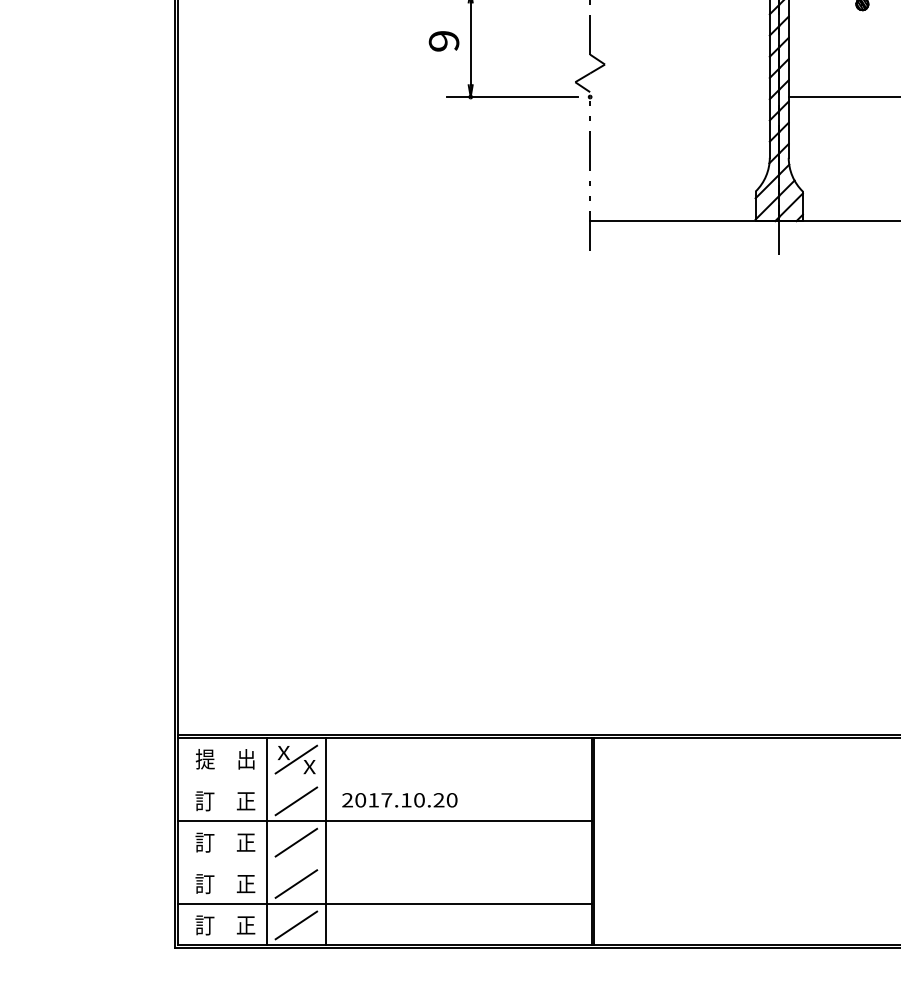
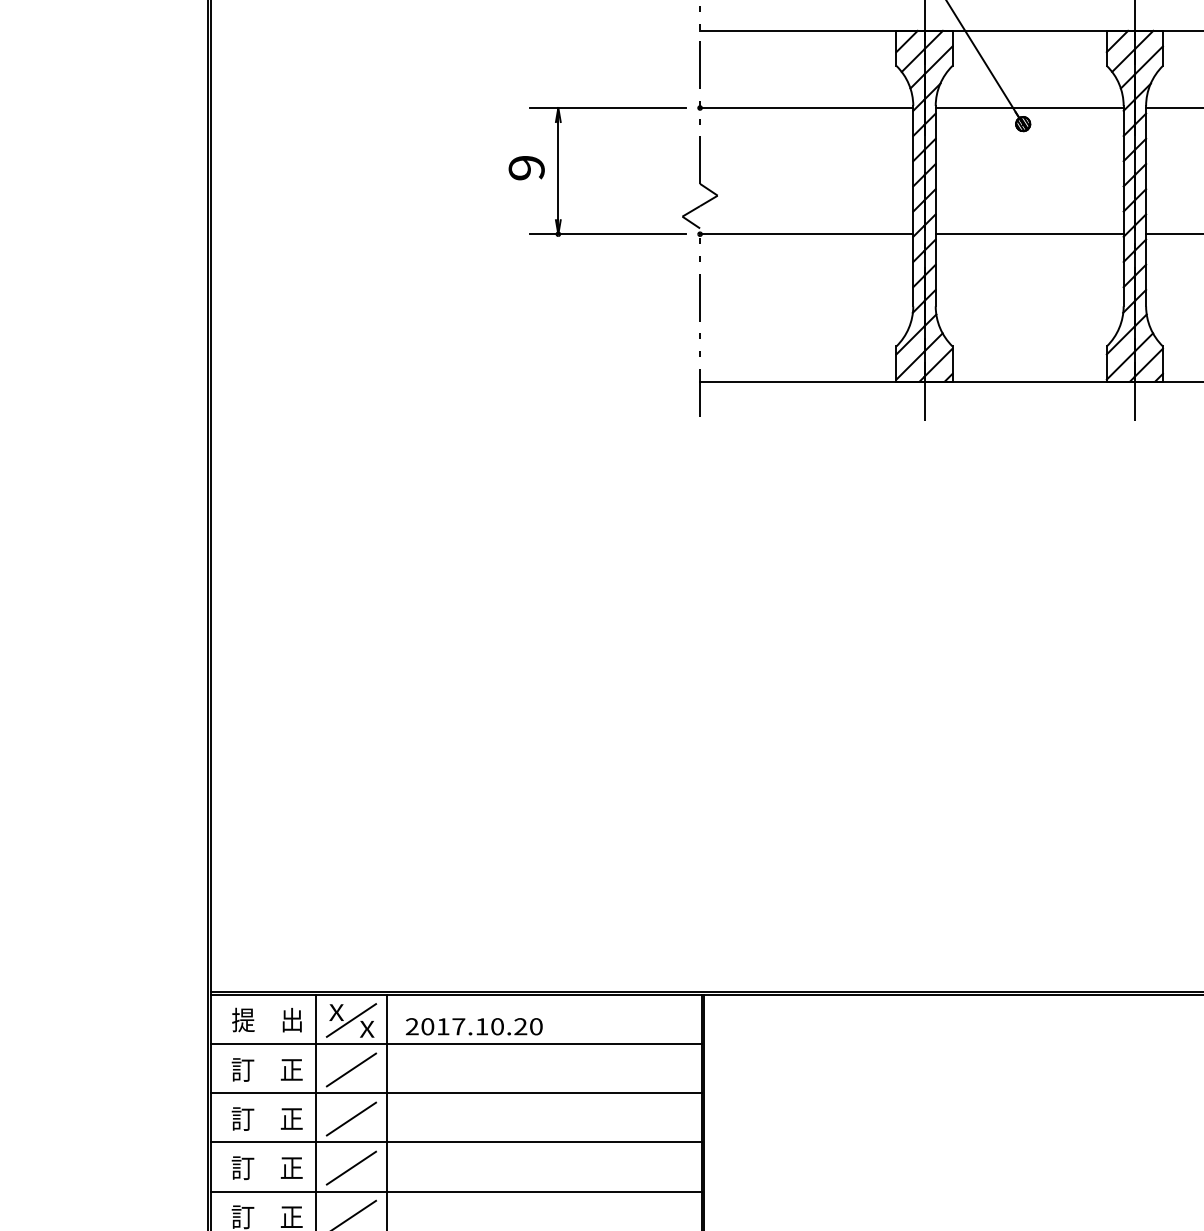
line: (679, 97) -> (806, 234), added
line: (384, 779) -> (456, 1044), added
text: (400, 800) -> (474, 1026), moved
line: (384, 862) -> (456, 1142), added

